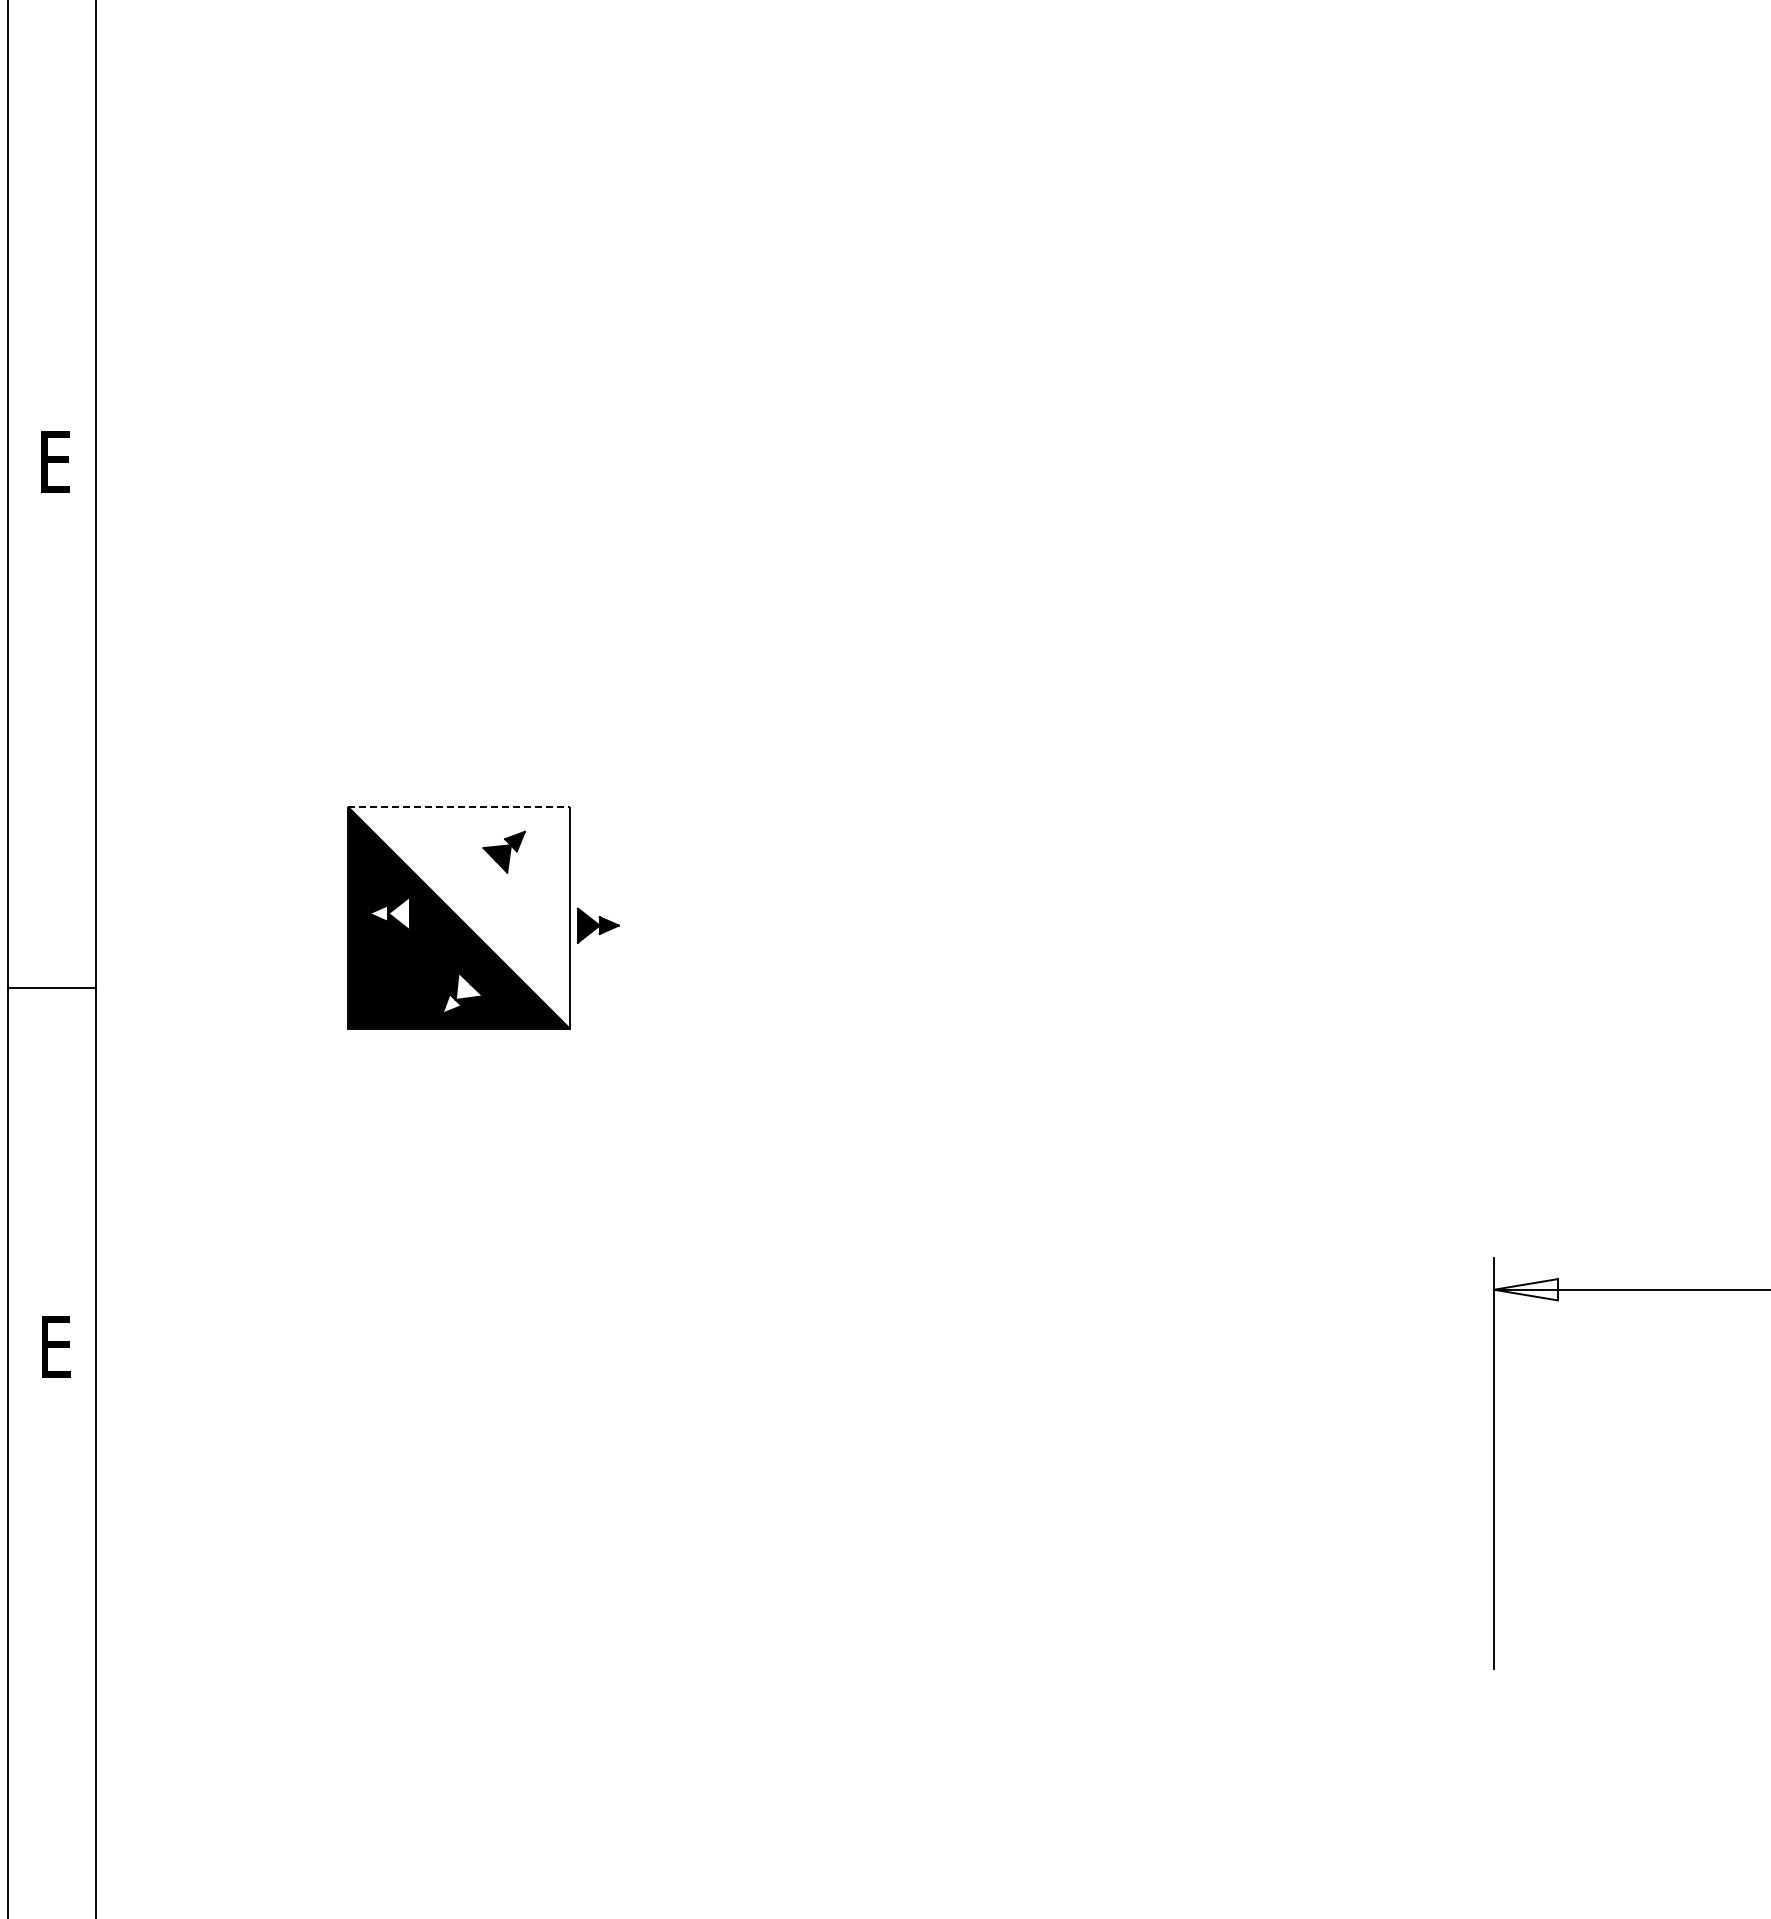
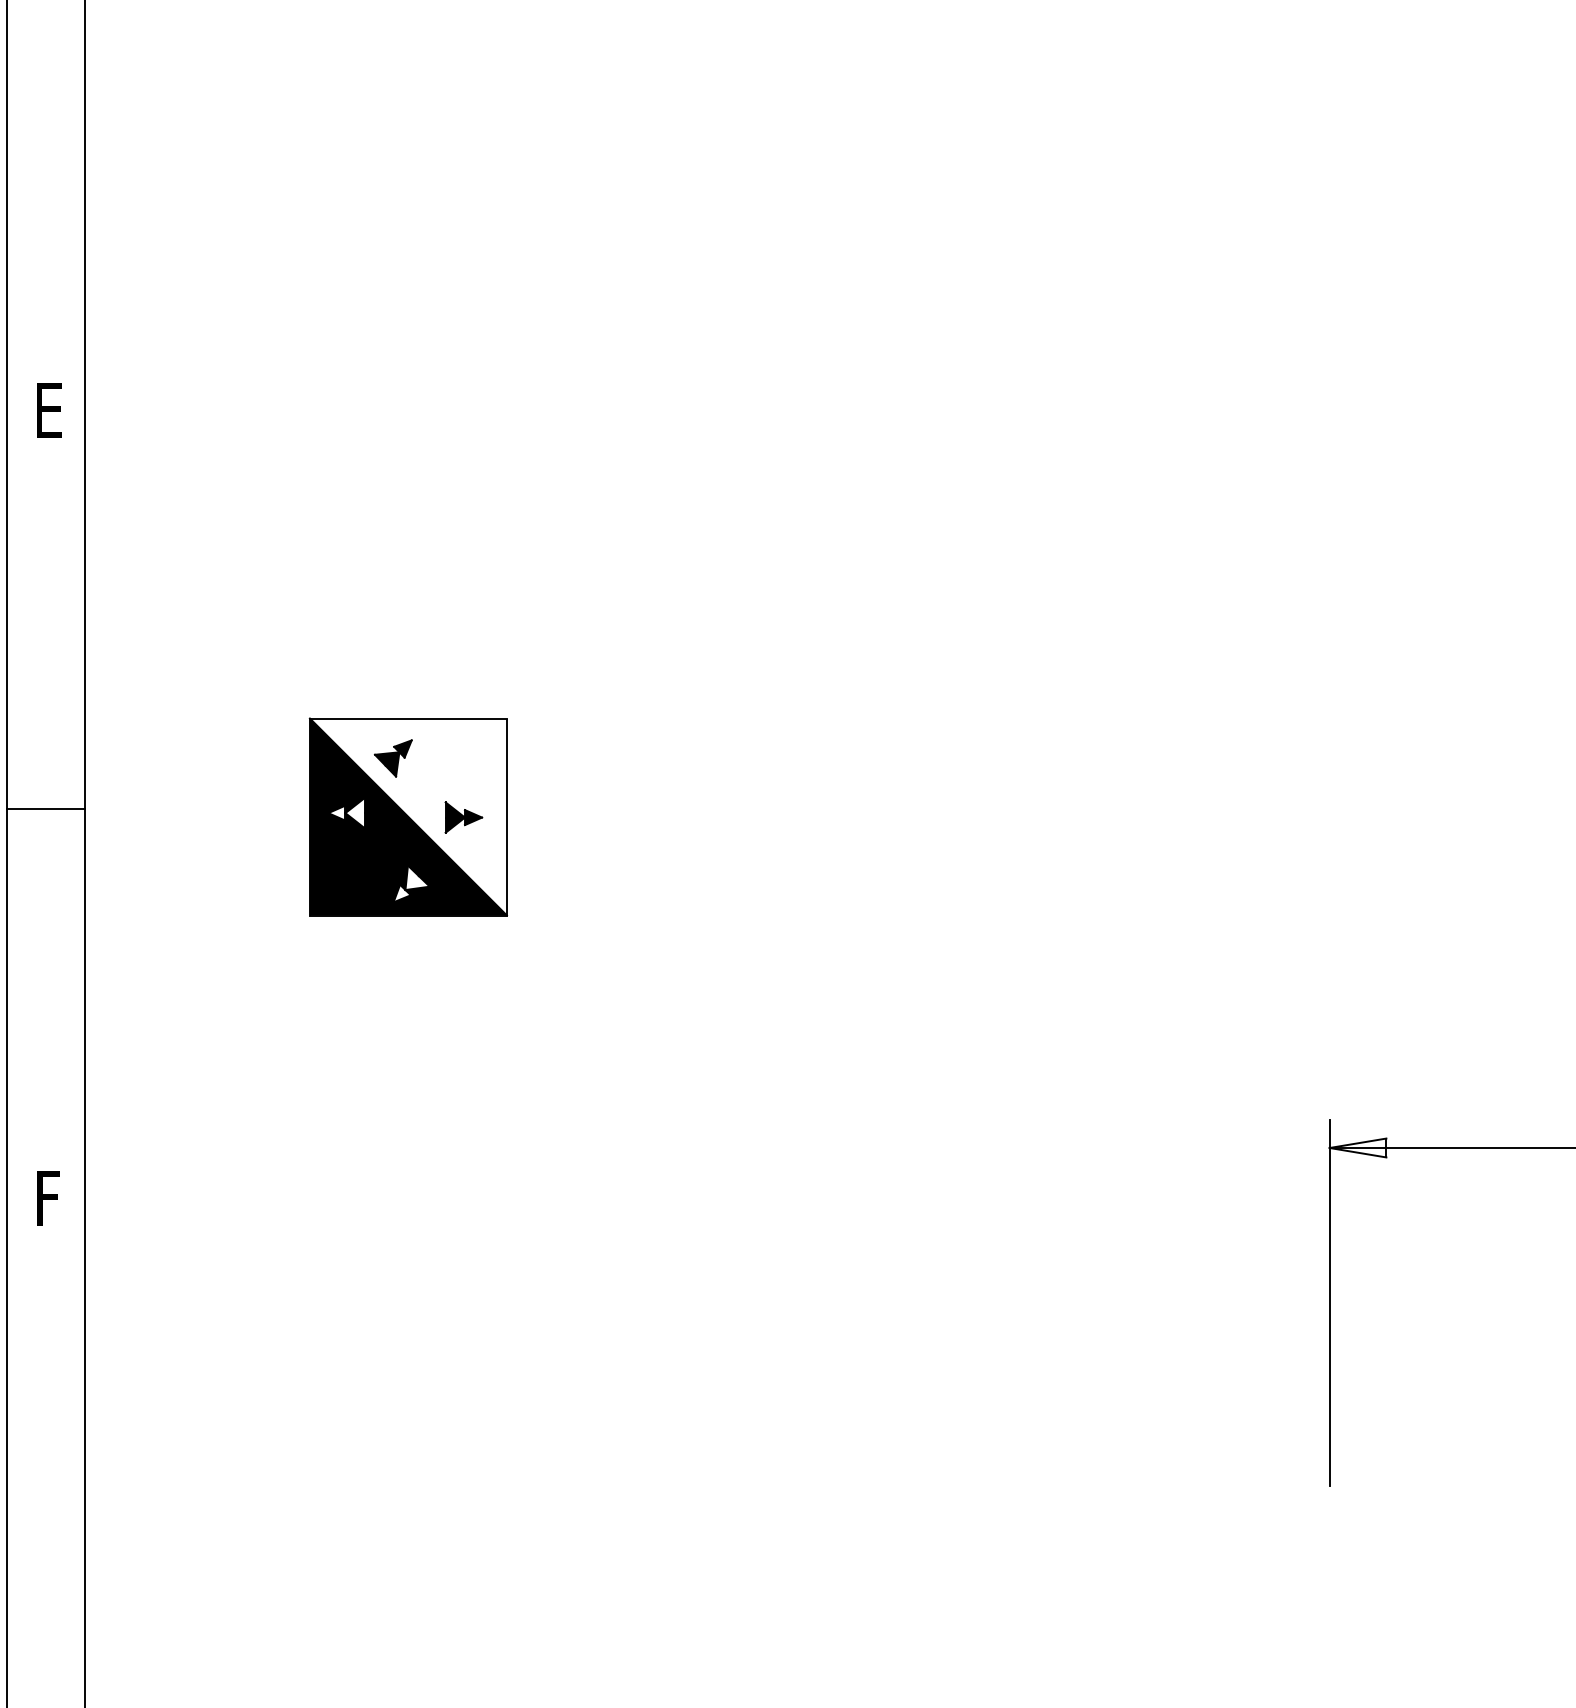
line: (459, 807) -> (408, 718), dashed -> solid
part: (503, 851) -> (392, 757), moved
part: (597, 925) -> (463, 817), moved
line: (51, 988) -> (45, 809), moved
text: (59, 1346) -> (52, 1198), E -> F

